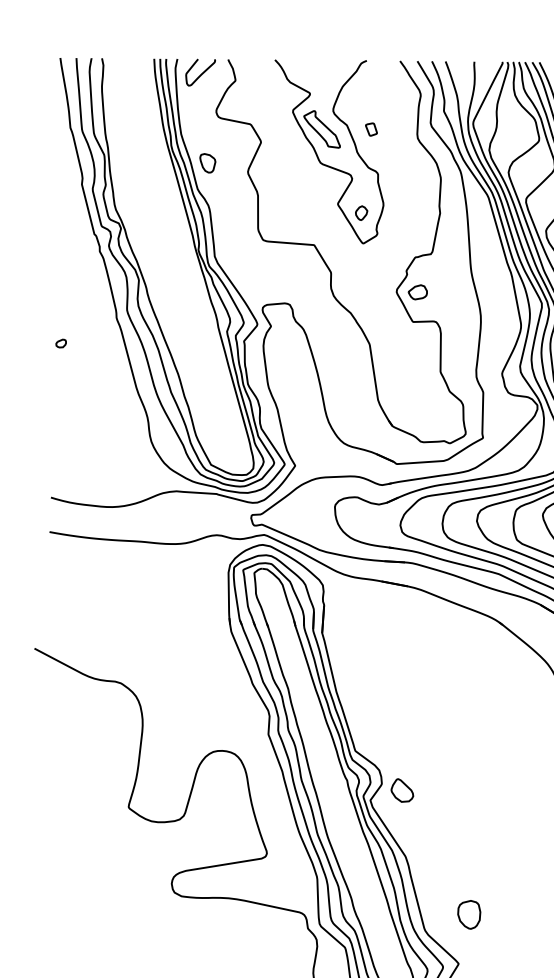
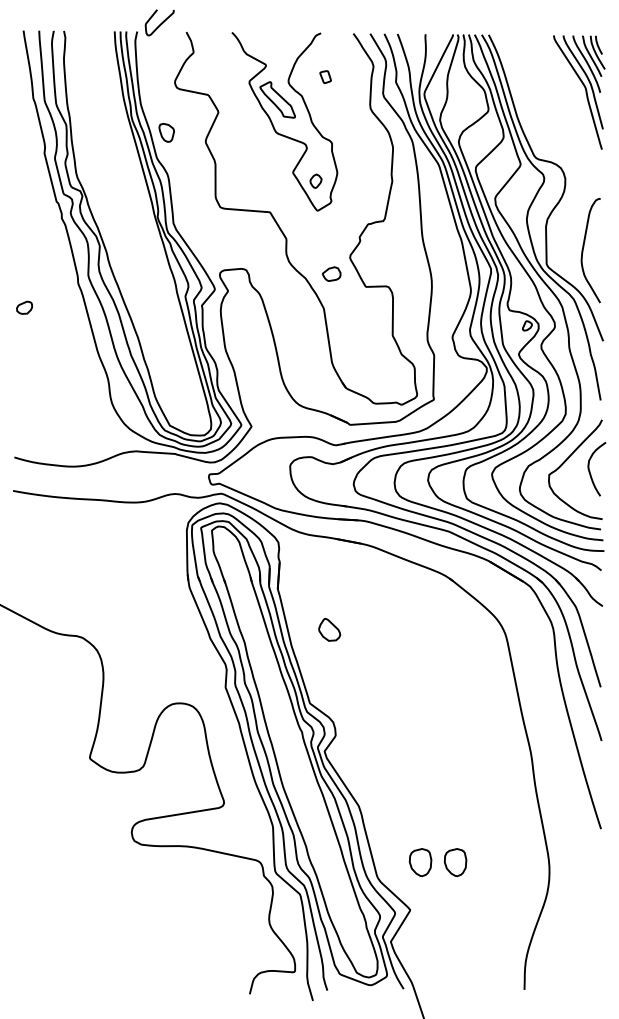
curve: (201, 73) -> (160, 23), moved
part: (371, 128) -> (325, 76), moved
part: (417, 291) -> (331, 273), moved
part: (60, 343) -> (23, 307), size x1.6
part: (402, 790) -> (329, 629), moved
part: (505, 914) -> (455, 862), added

